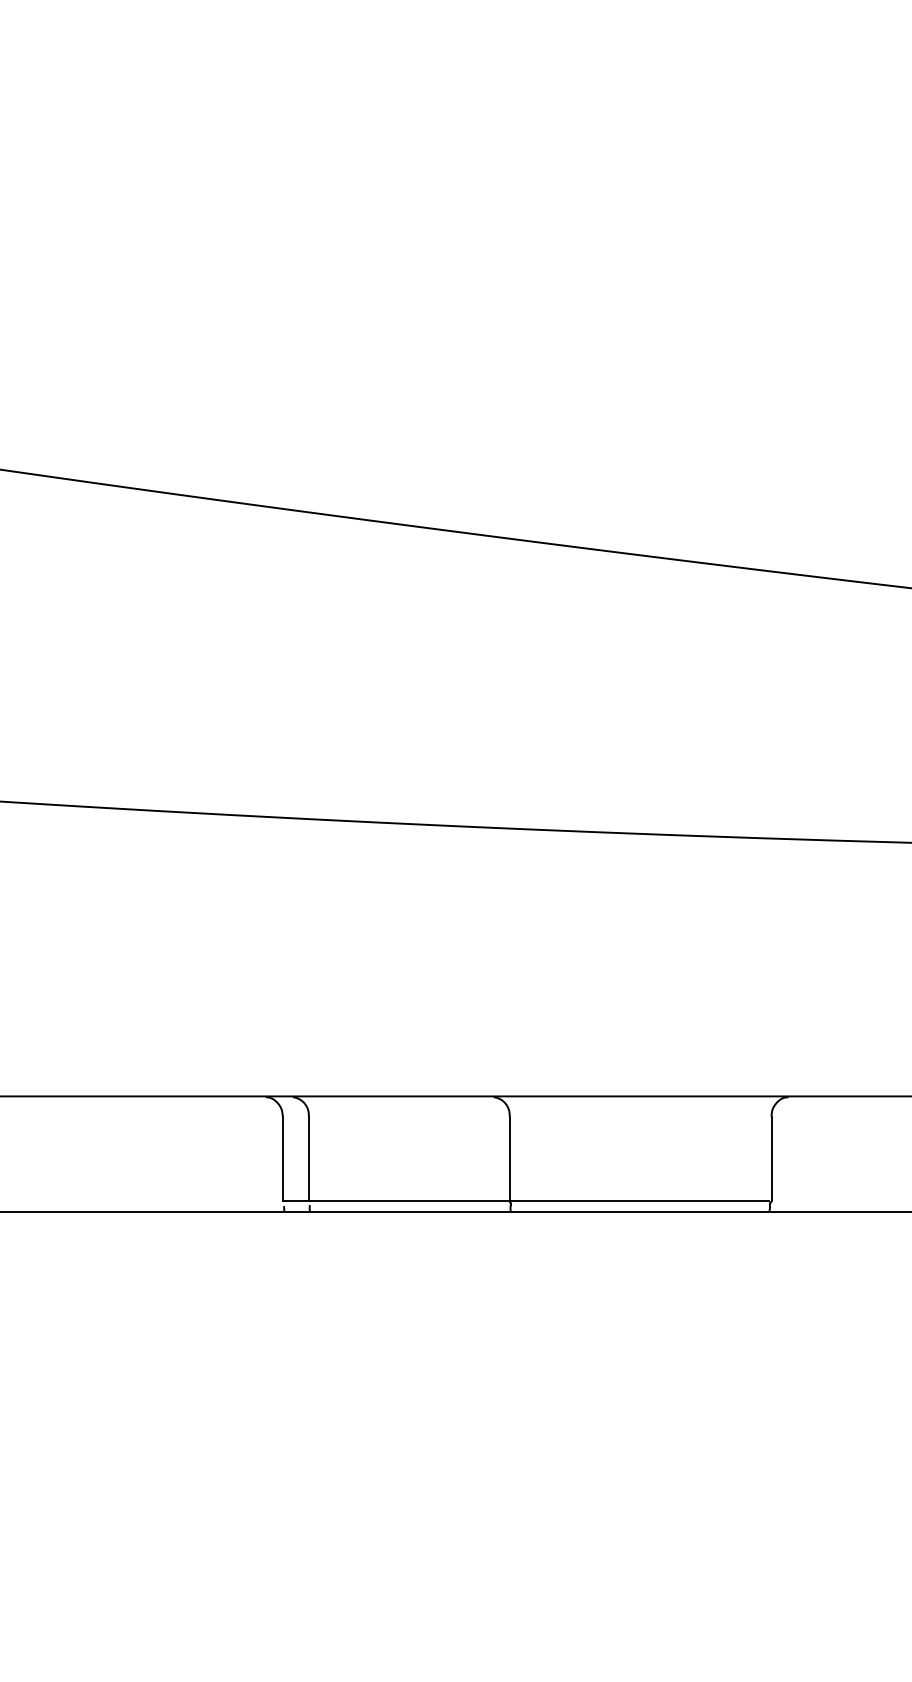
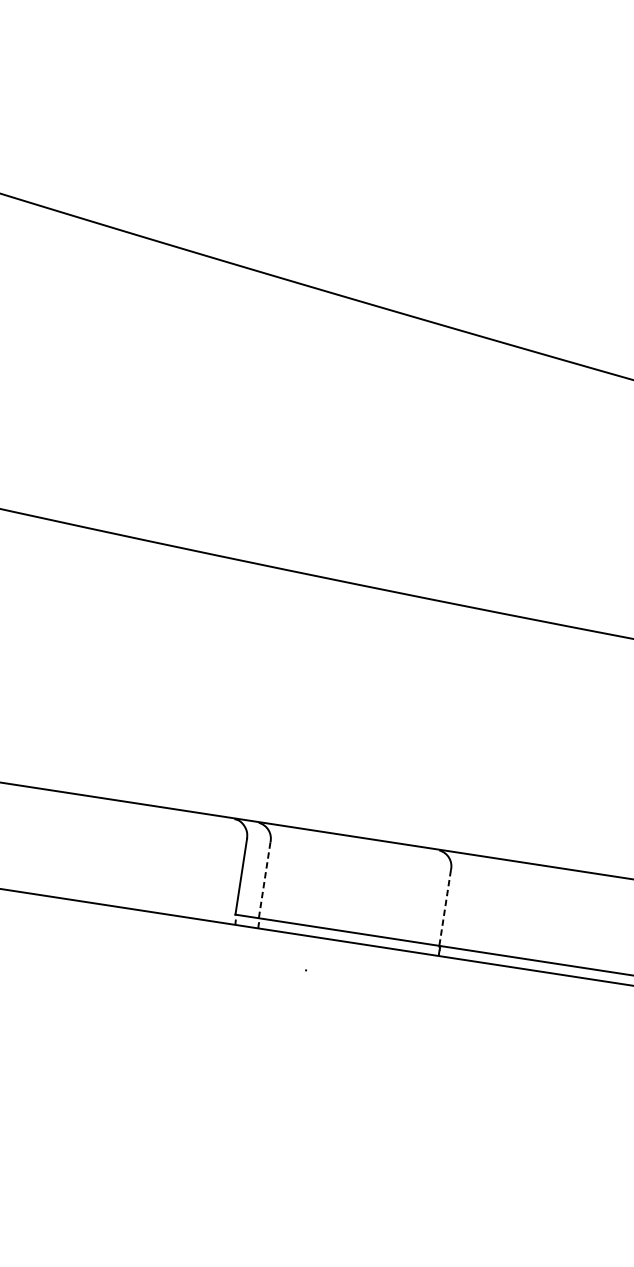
line: (308, 1159) -> (264, 880), solid -> dashed
line: (509, 1159) -> (444, 908), solid -> dashed

